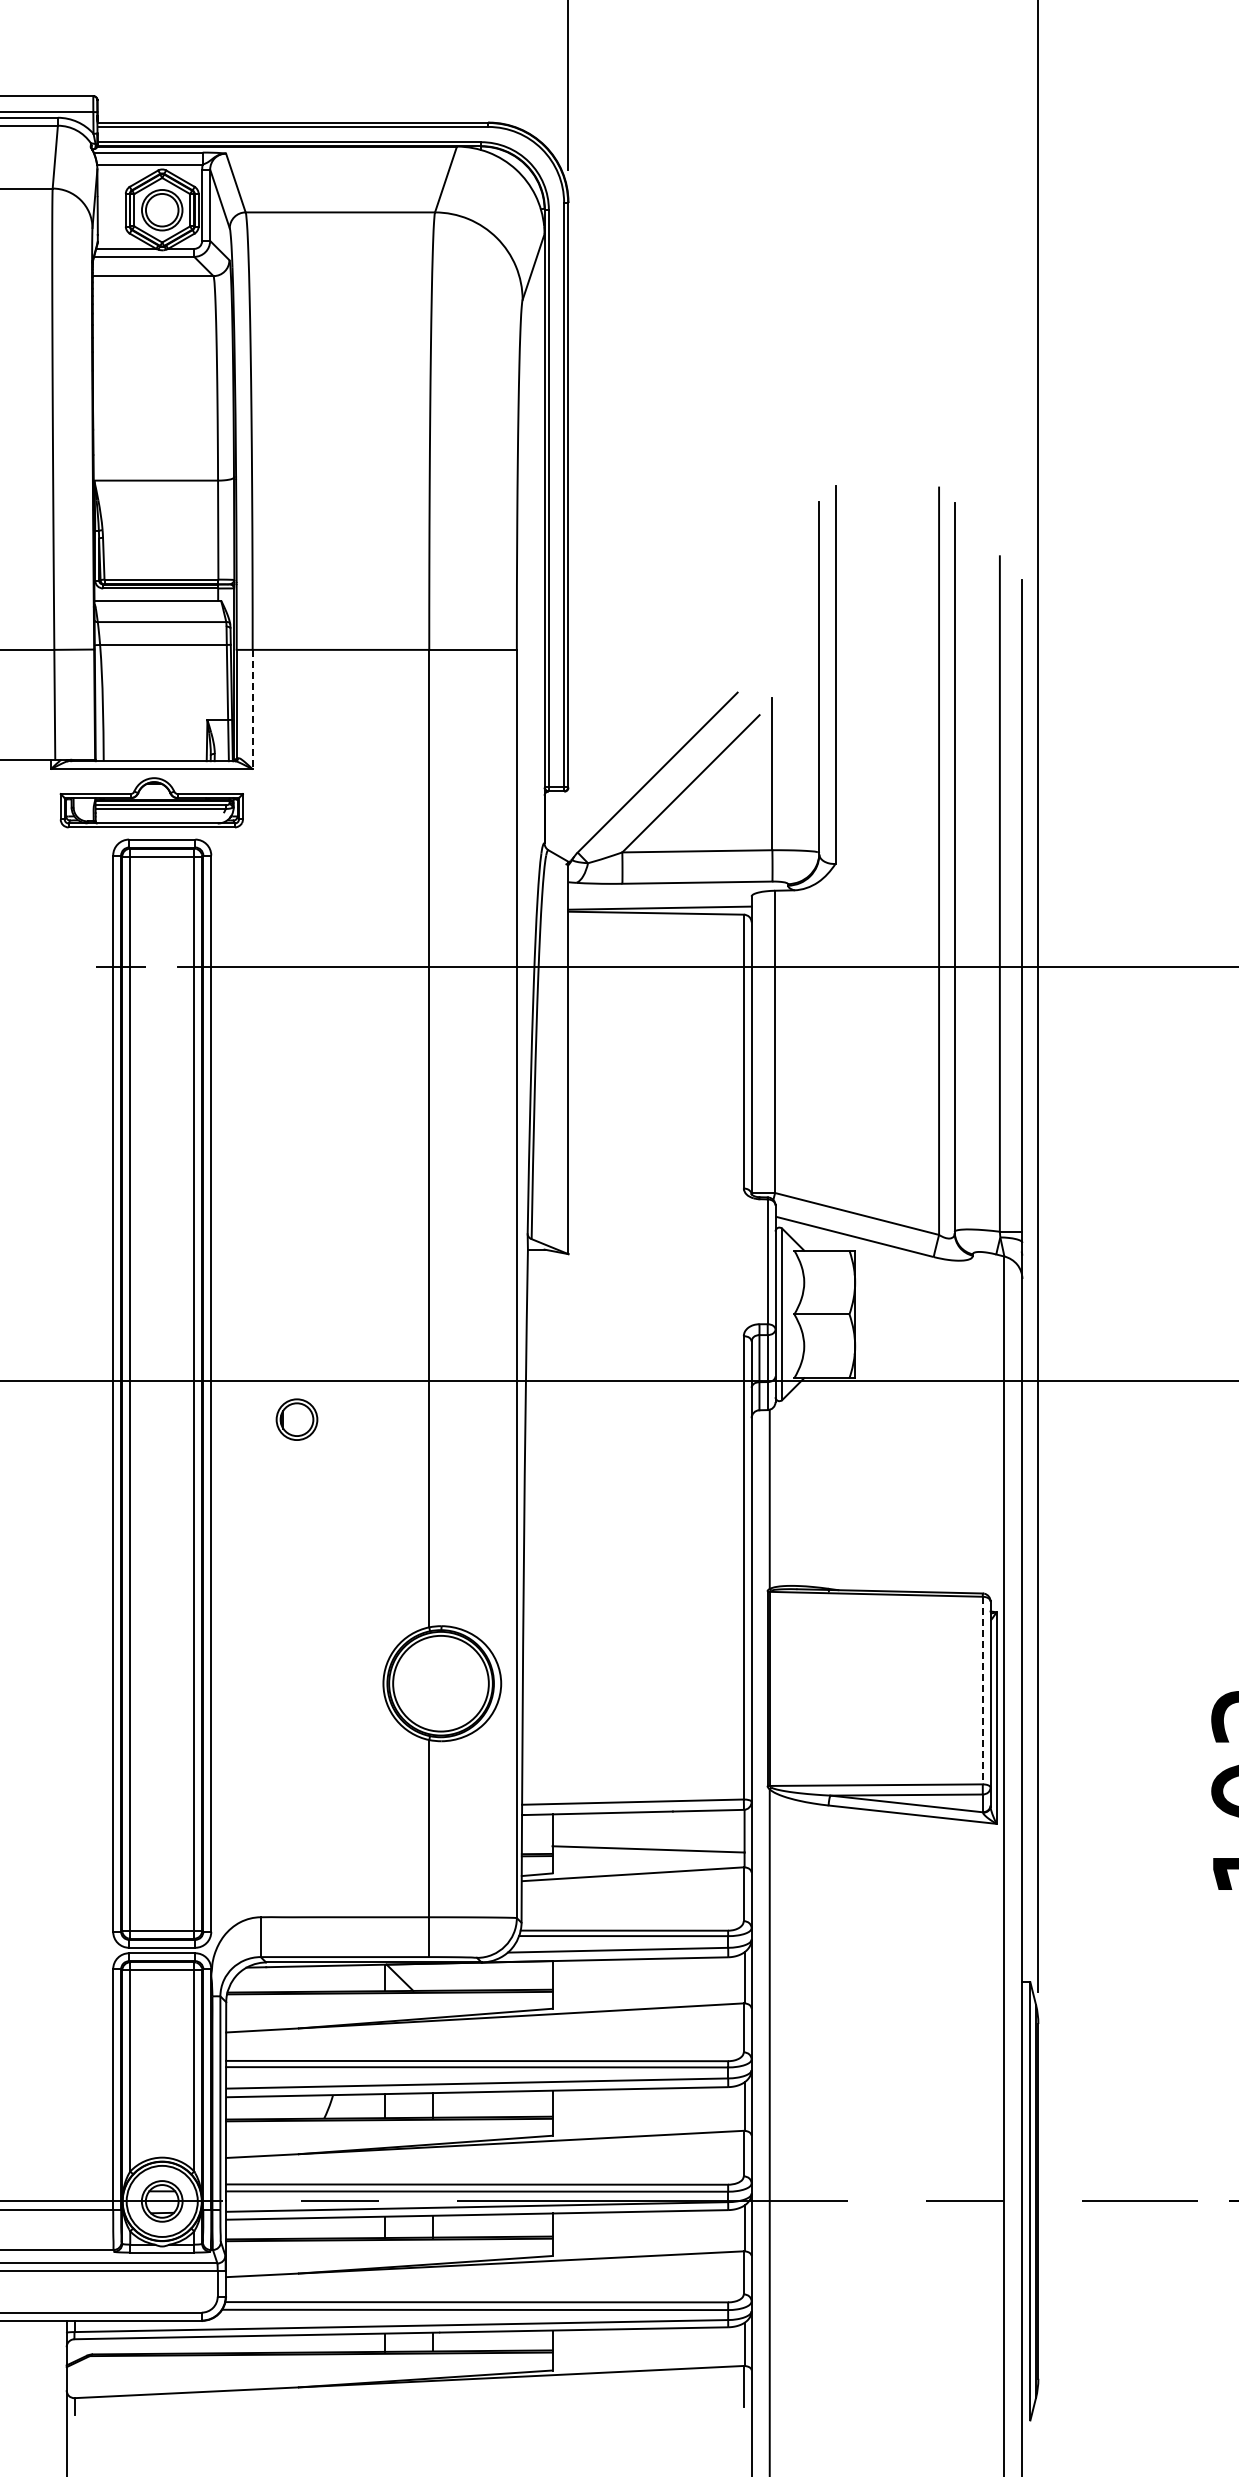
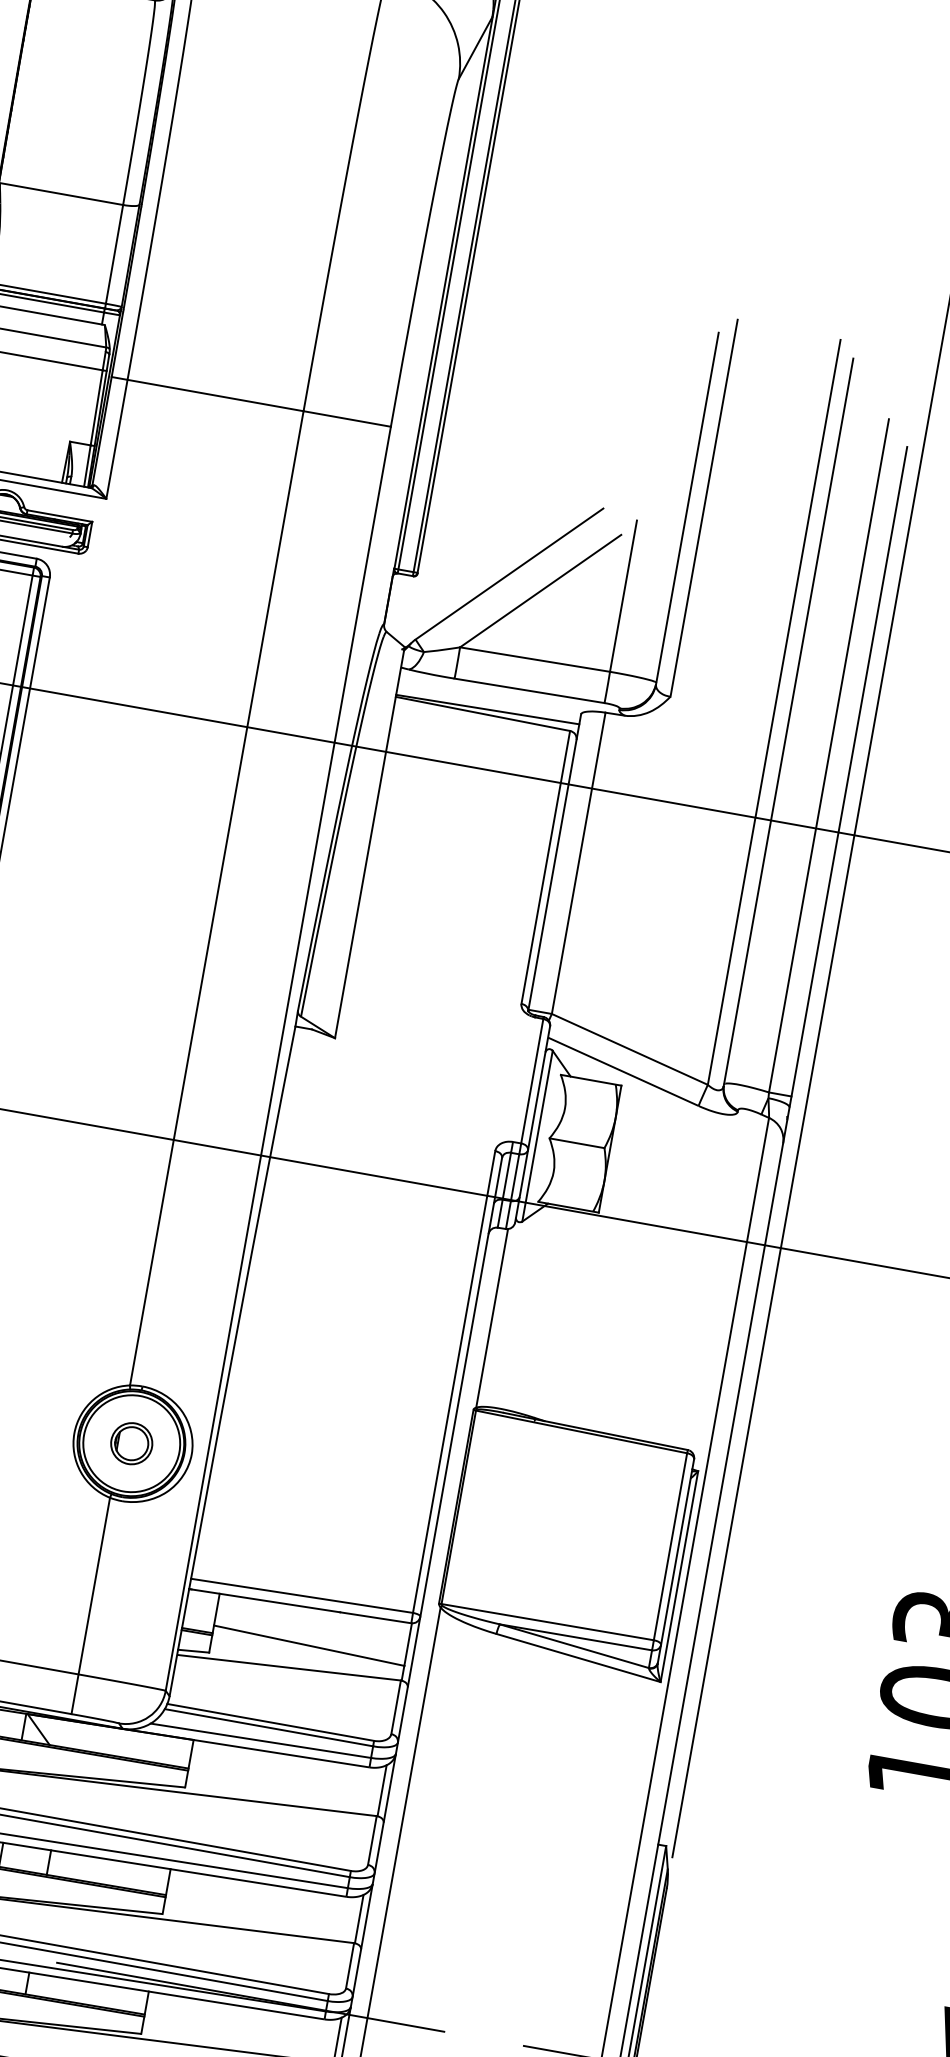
line: (252, 709) -> (116, 439), dashed -> solid
part: (296, 1419) -> (131, 1443), moved
line: (982, 1690) -> (670, 1546), dashed -> solid

